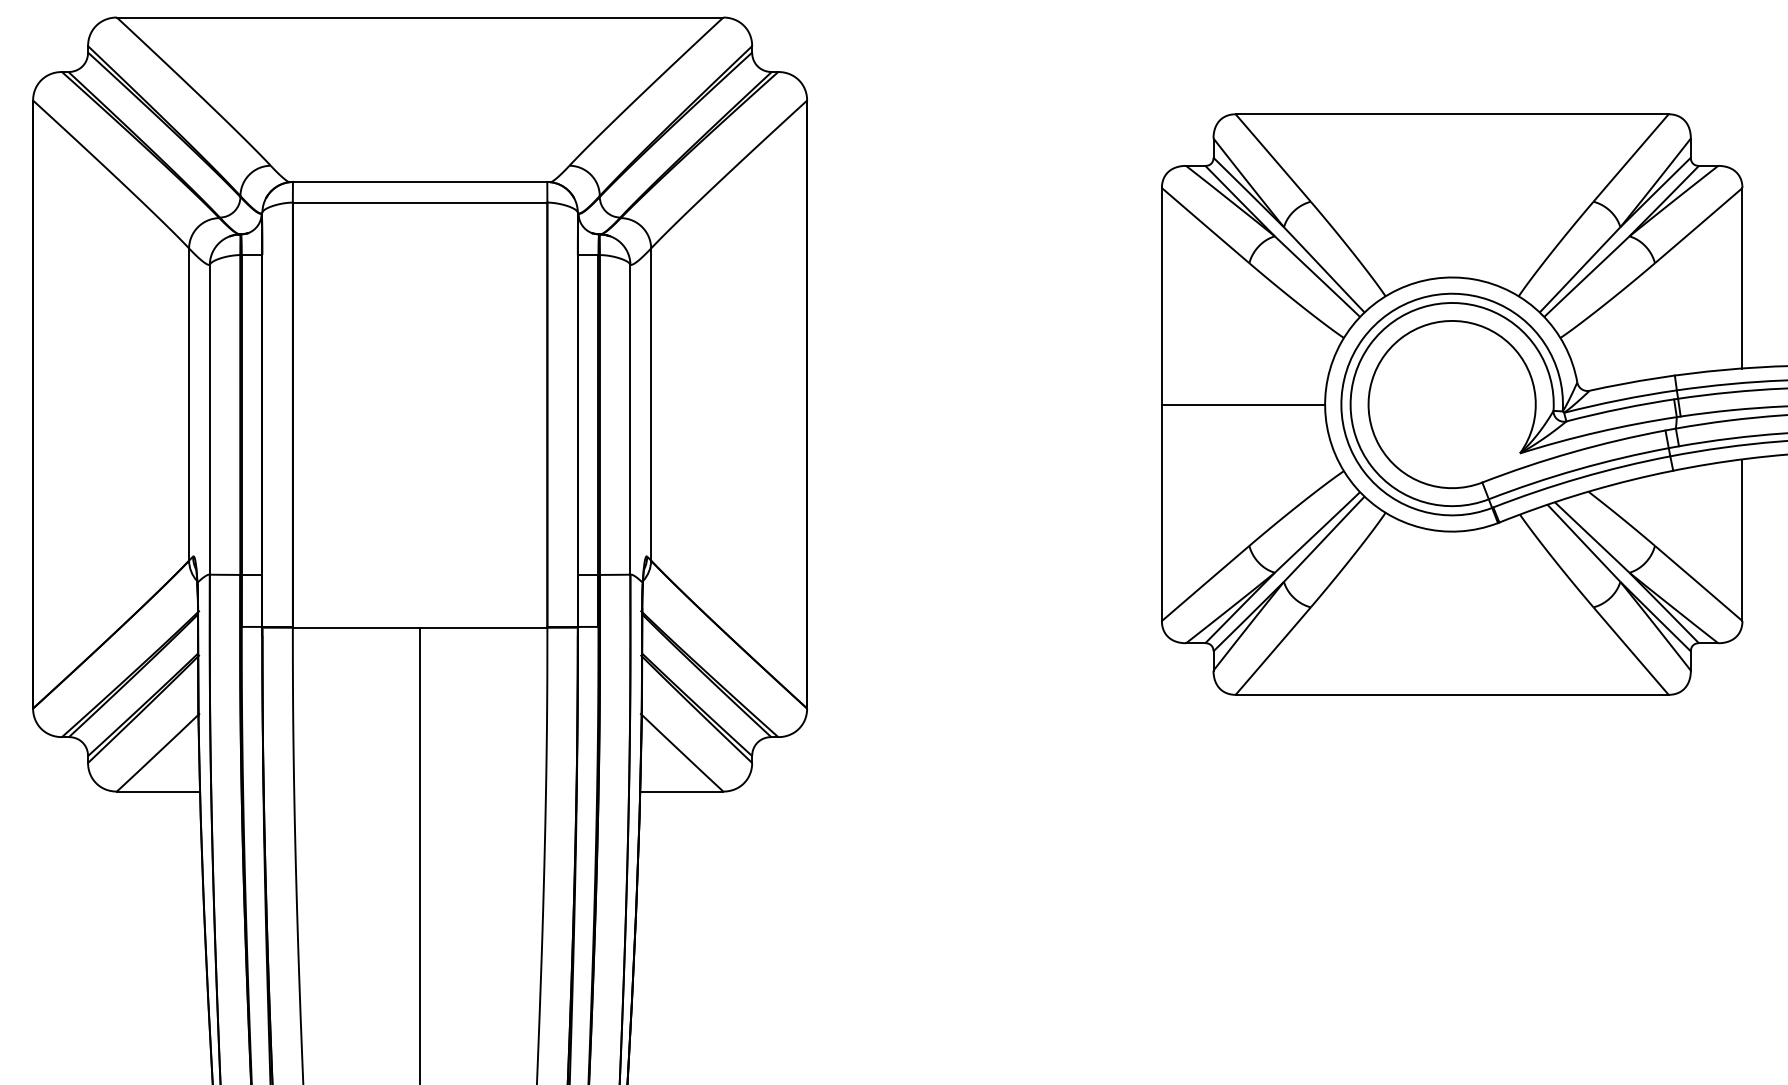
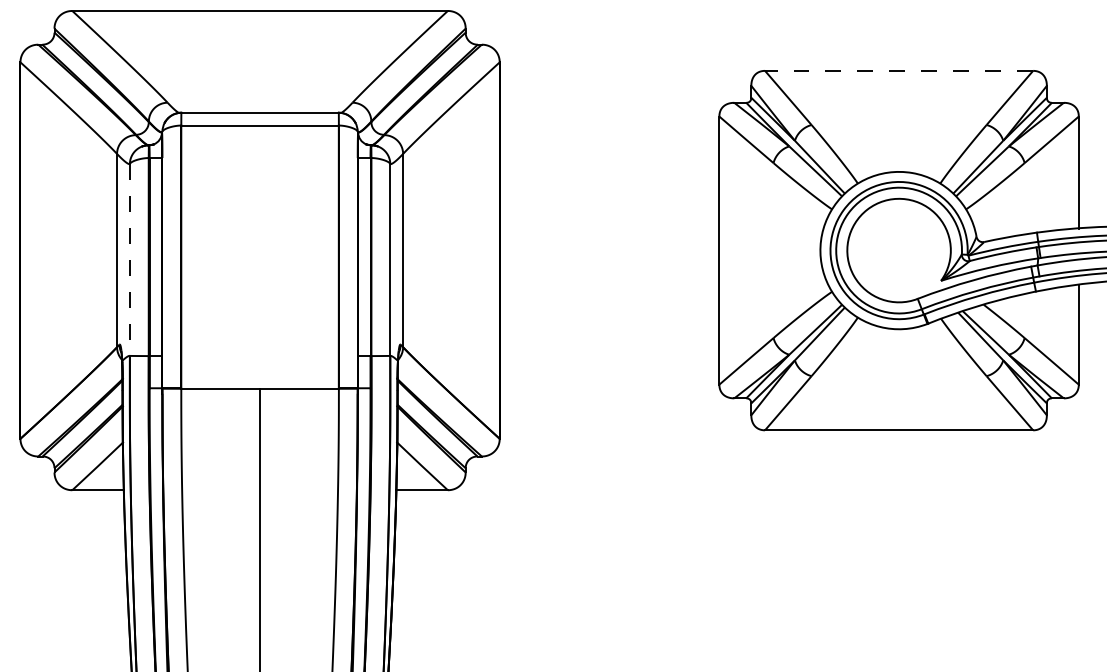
line: (1451, 113) -> (898, 70), solid -> dashed
line: (1242, 404) -> (769, 250), removed
line: (209, 420) -> (129, 260), solid -> dashed

